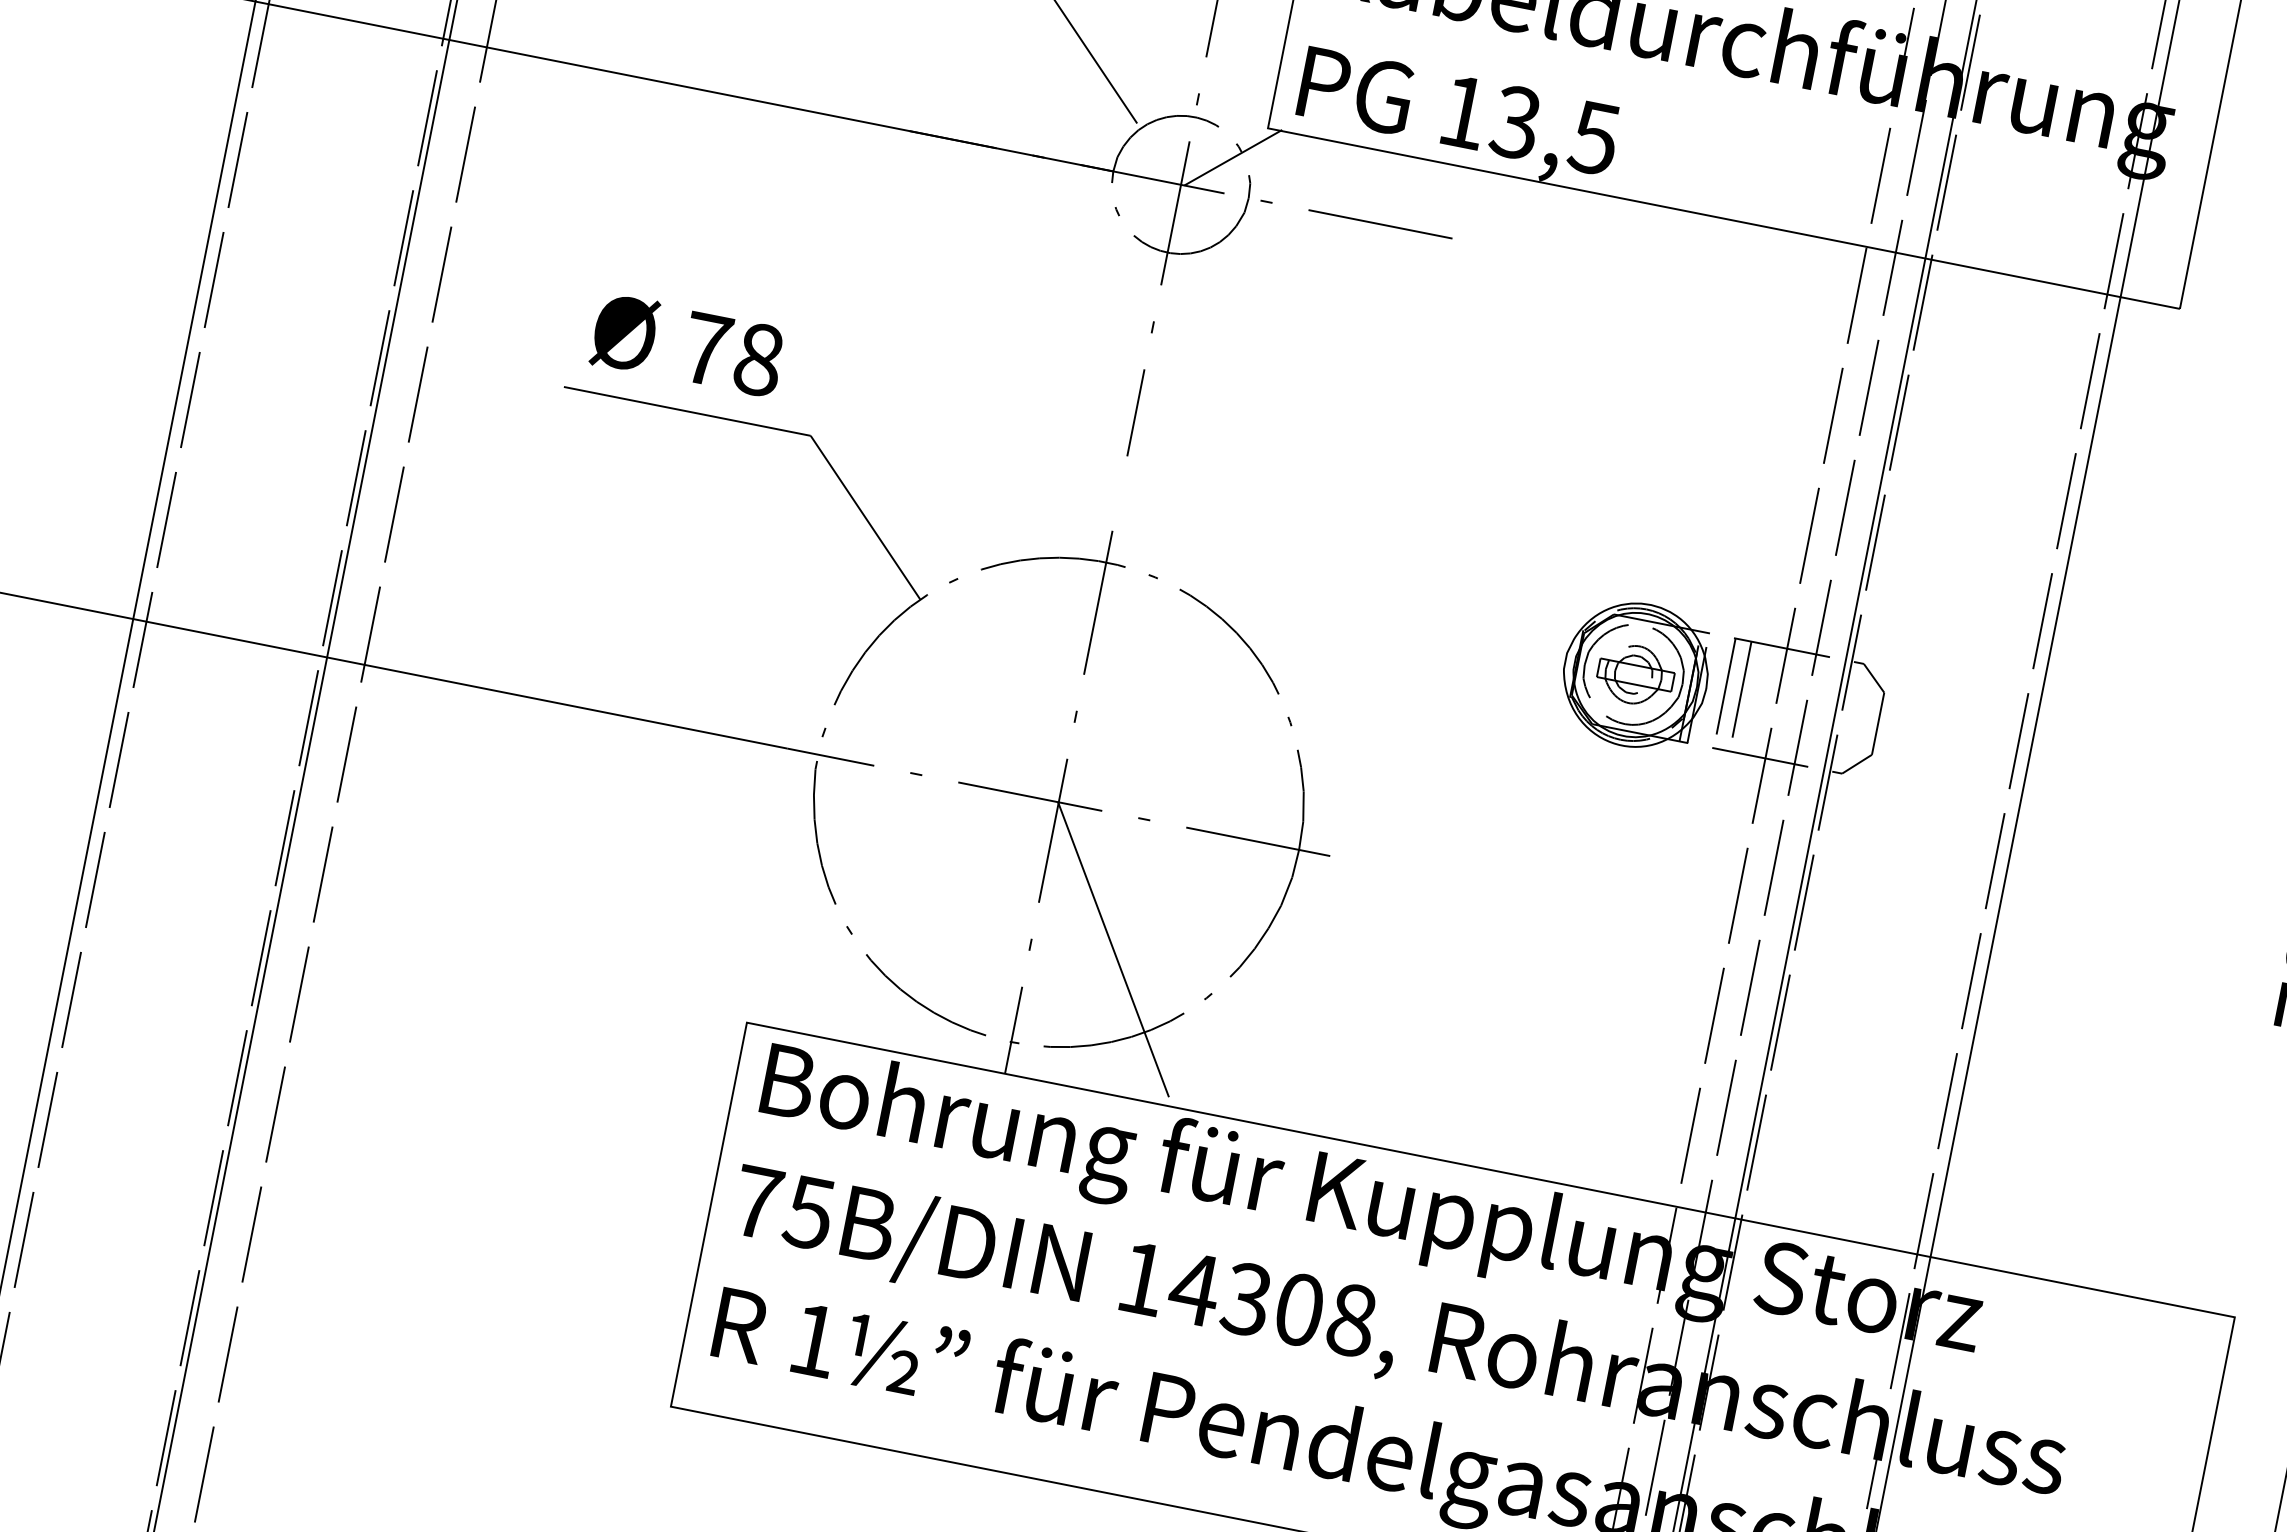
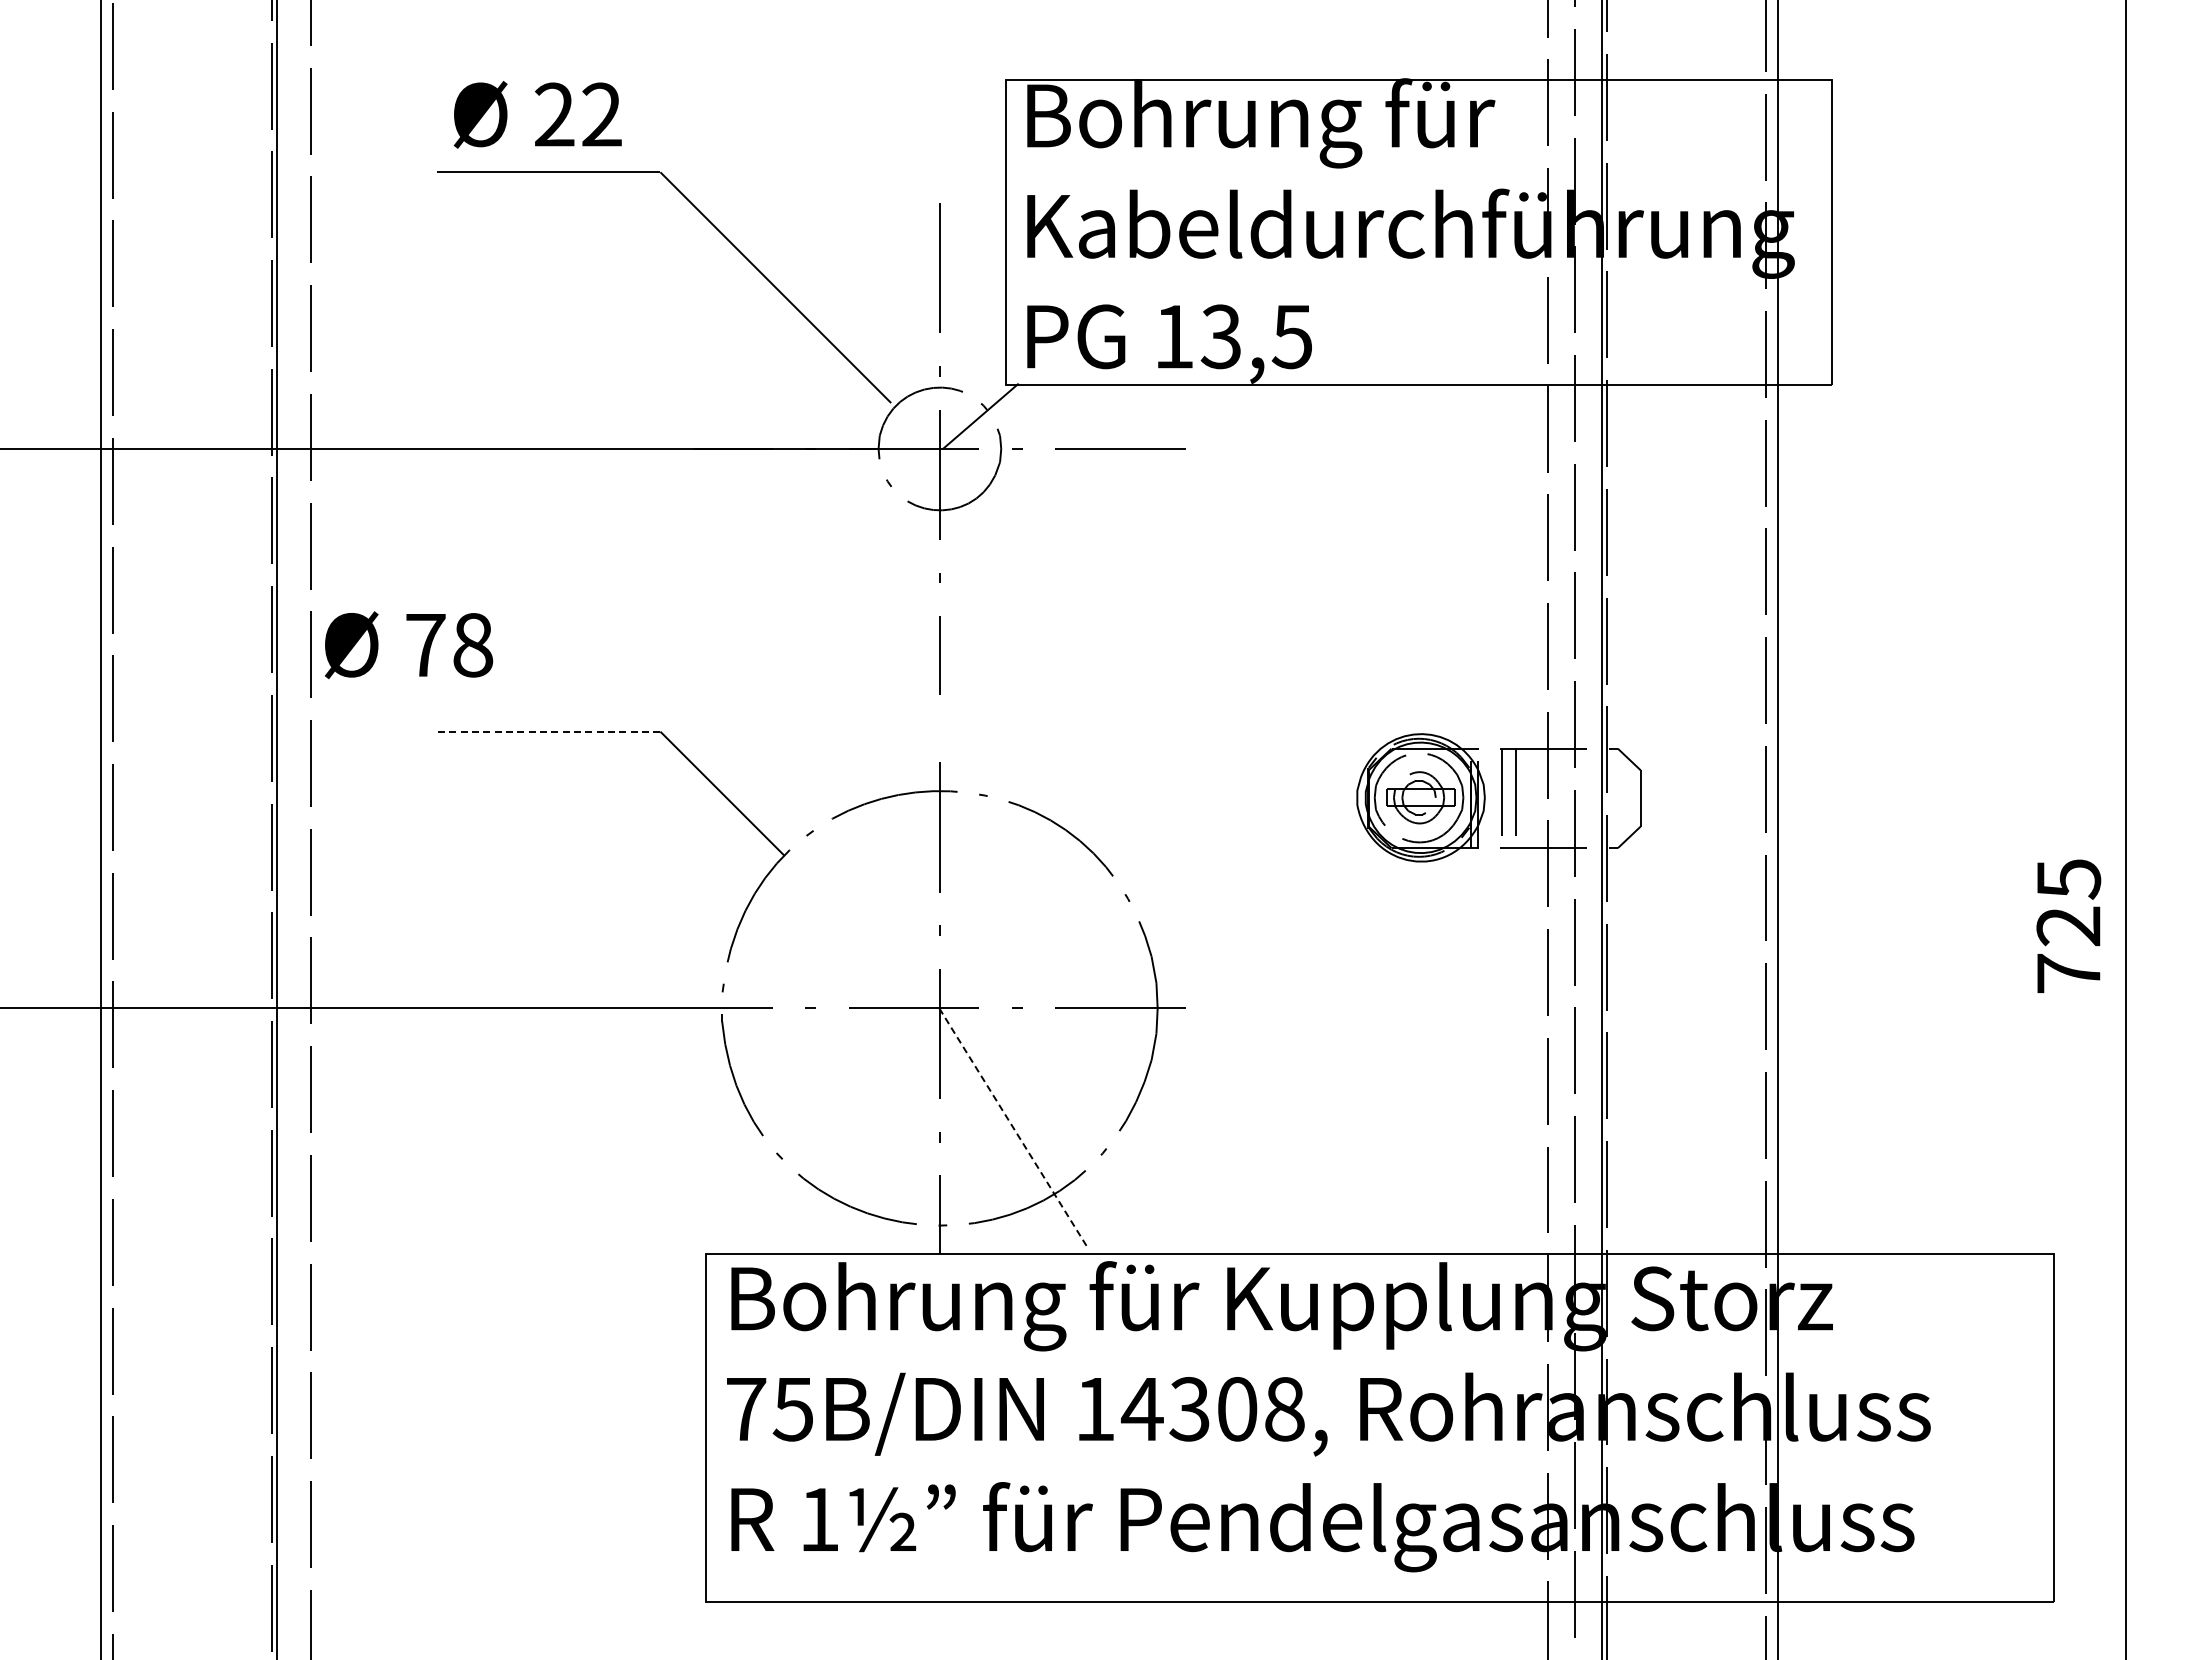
text: (688, 346) -> (409, 645), moved
line: (687, 411) -> (548, 731), solid -> dashed
line: (1113, 949) -> (1013, 1127), solid -> dashed

